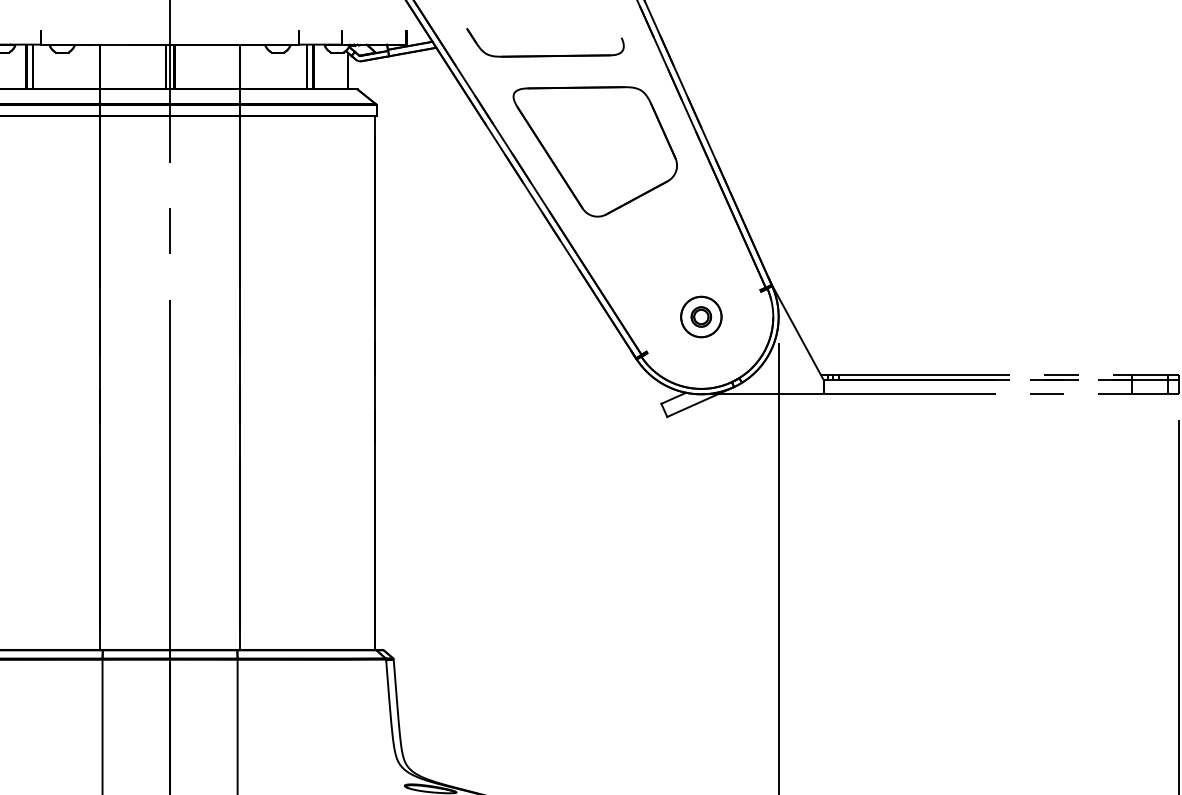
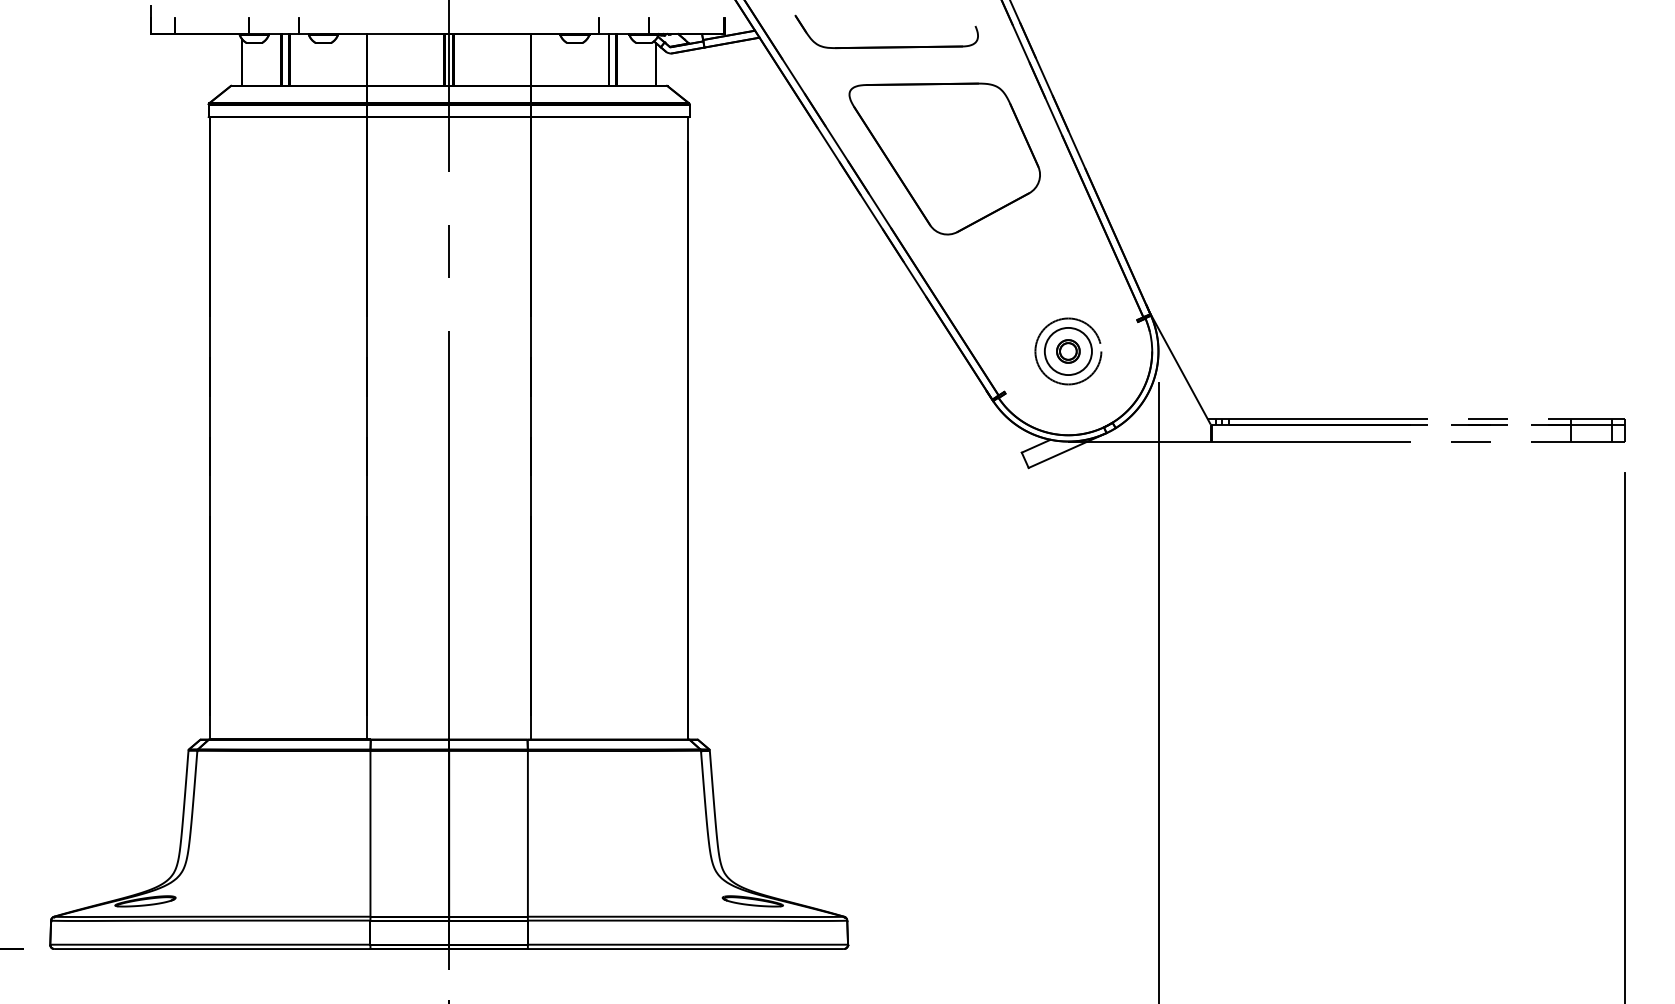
circle: (700, 317) -> (1067, 351), size x1.4

